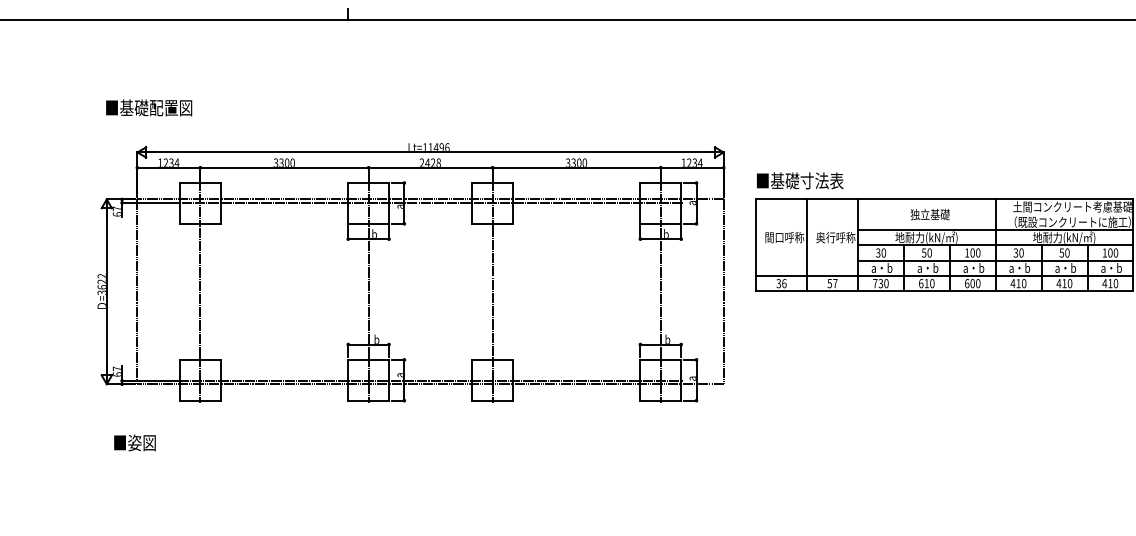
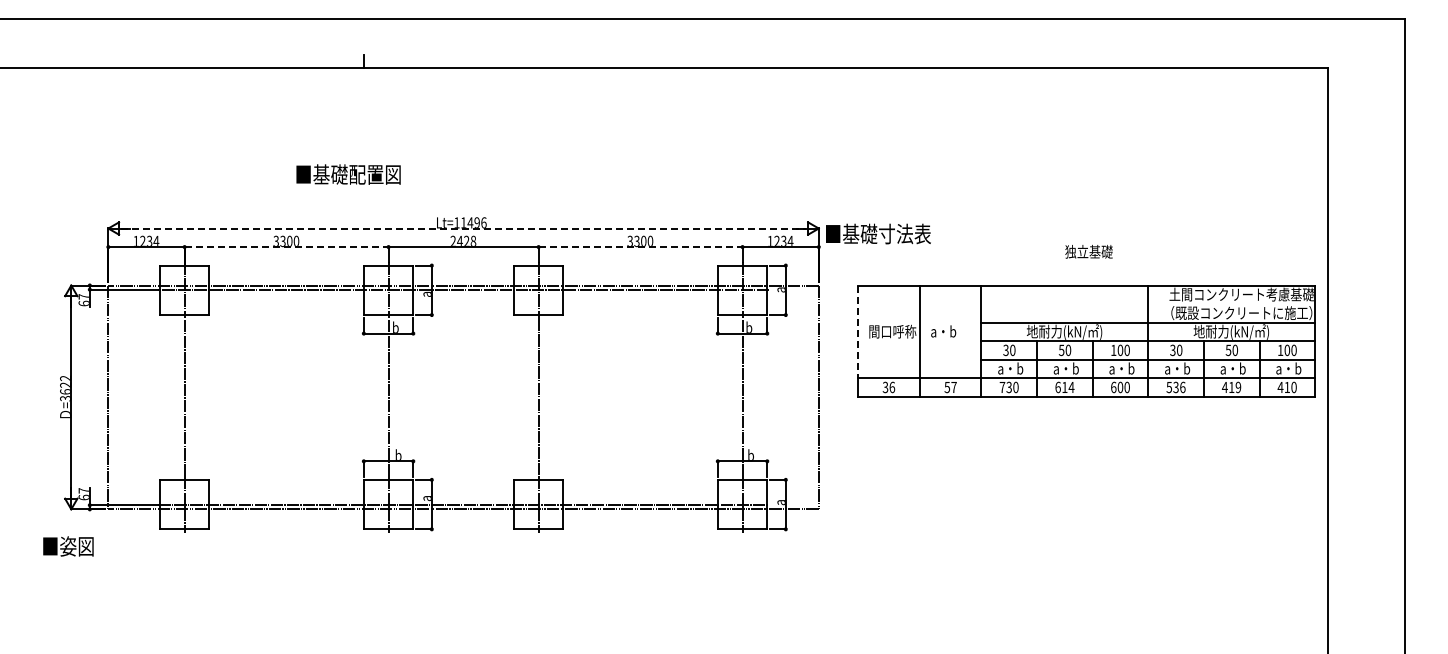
text: (149, 107) -> (348, 174), moved
line: (430, 152) -> (463, 228), solid -> dashed
line: (284, 168) -> (286, 247), solid -> dashed
line: (576, 168) -> (640, 247), solid -> dashed
text: (800, 180) -> (878, 233), moved
text: (929, 214) -> (1088, 251), moved
text: (835, 237) -> (954, 331), 奥行呼称 -> a・b
line: (755, 238) -> (857, 332), solid -> dashed
text: (932, 283) -> (1071, 387), 610 -> 614
text: (1018, 283) -> (1175, 387), 410 -> 536
text: (1070, 283) -> (1238, 387), 410 -> 419
text: (135, 442) -> (68, 546), moved

